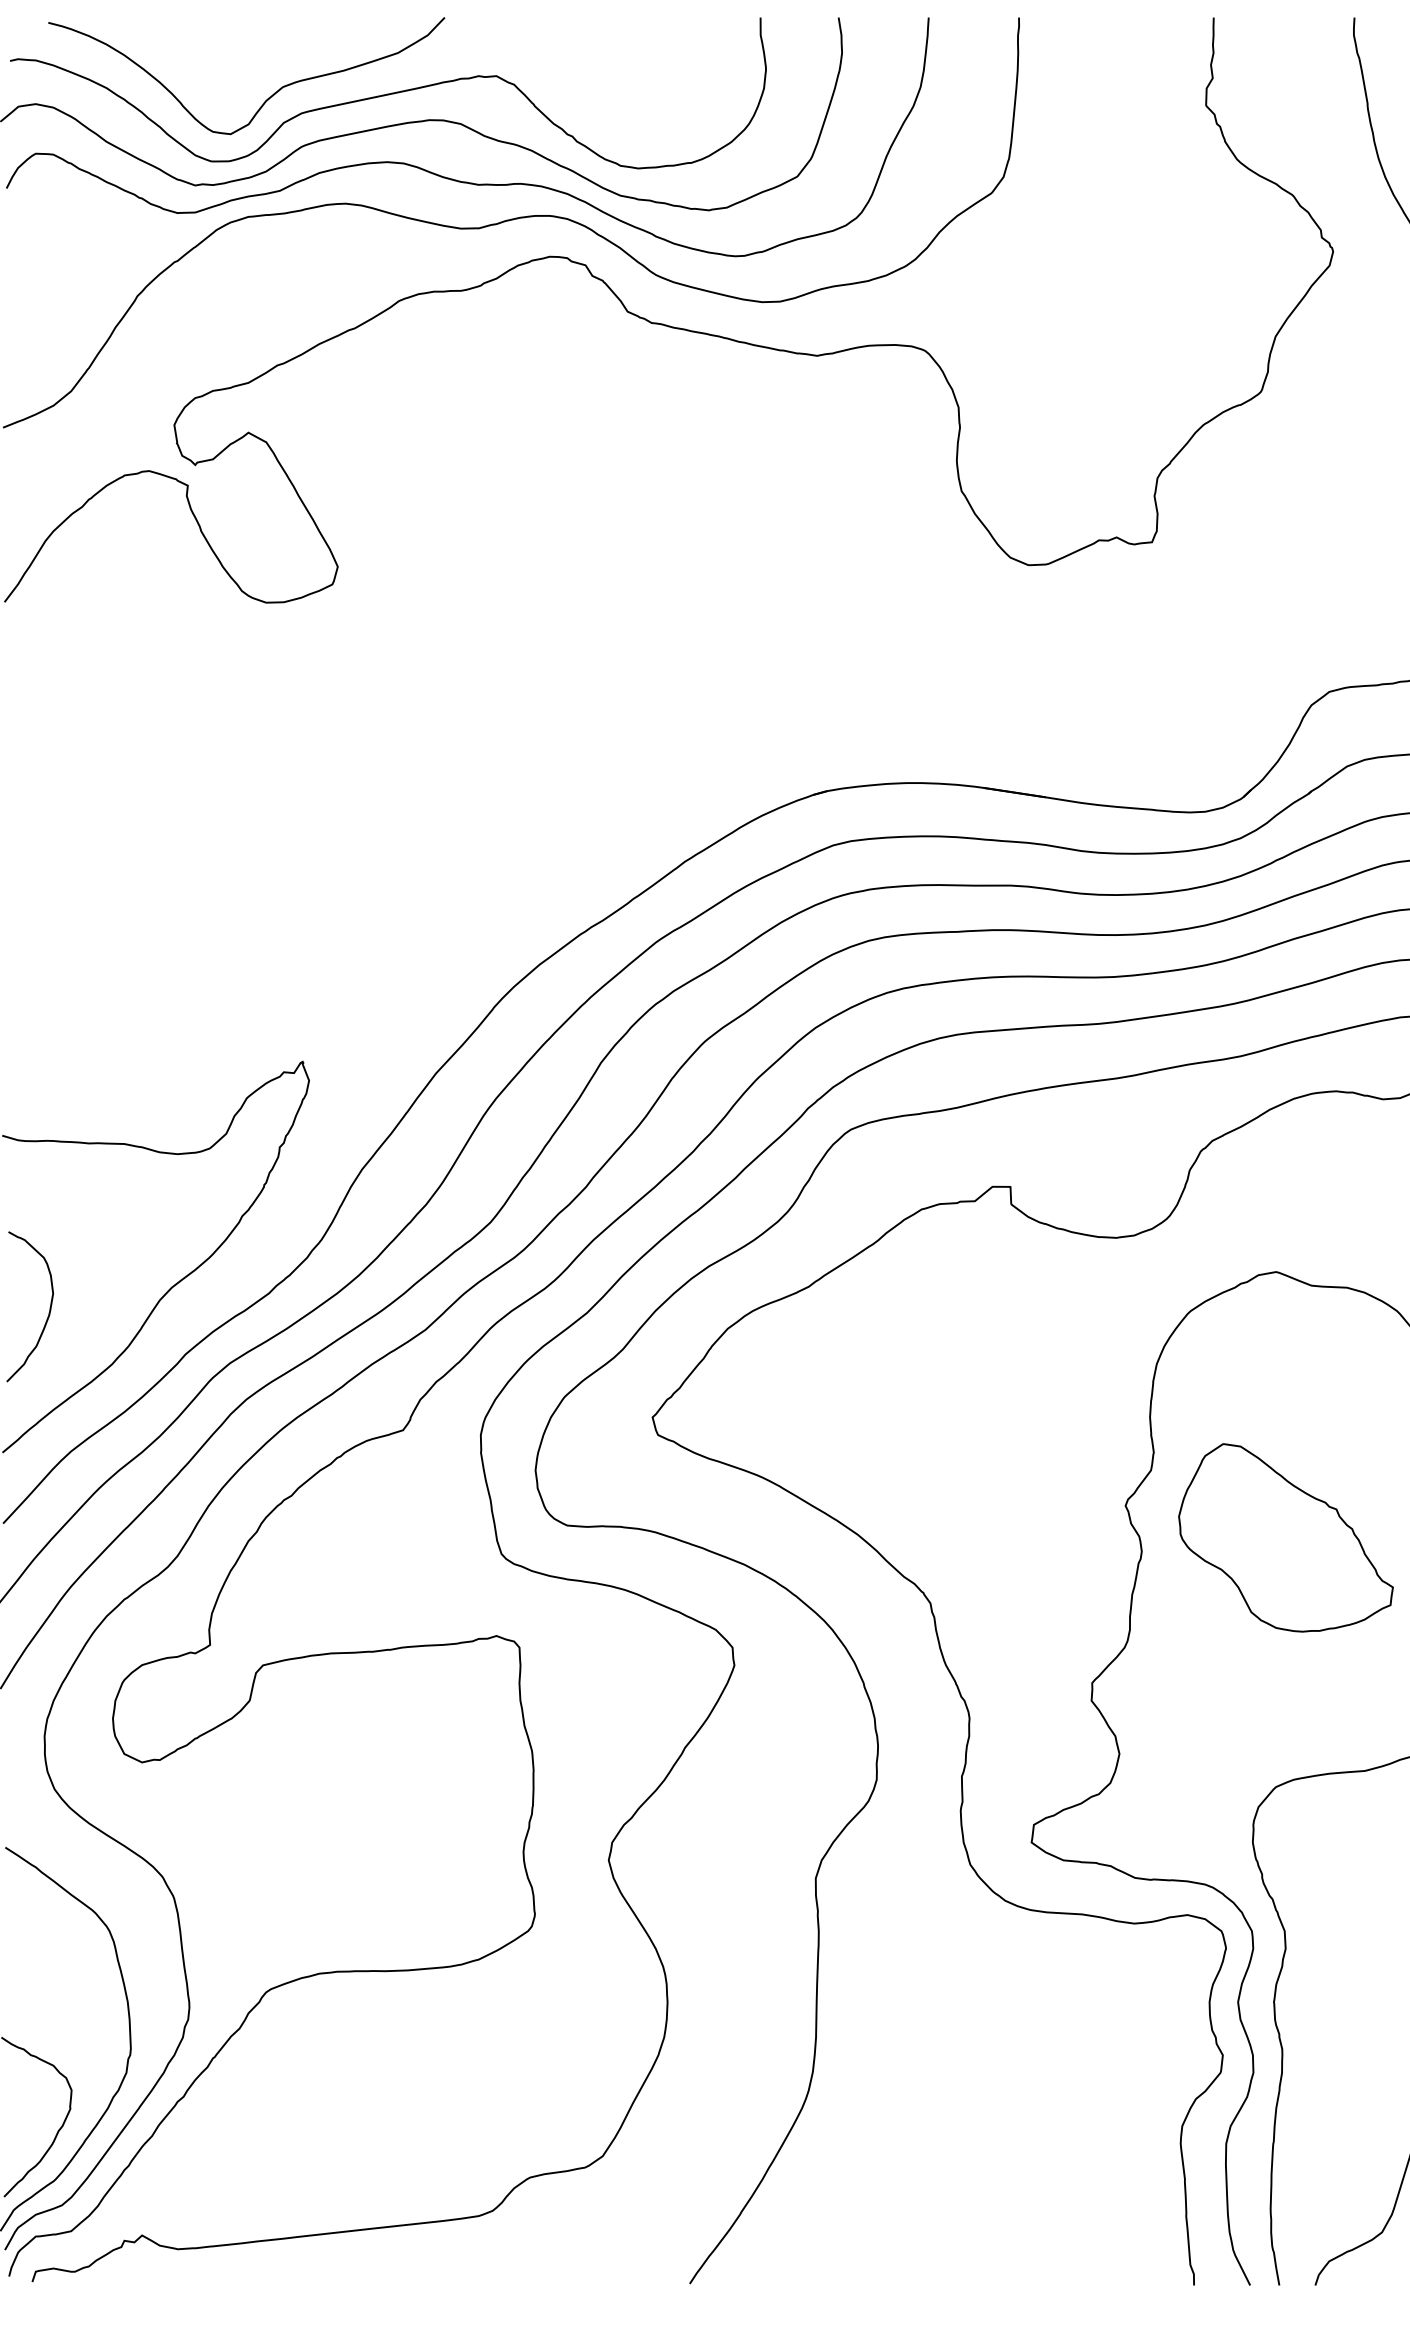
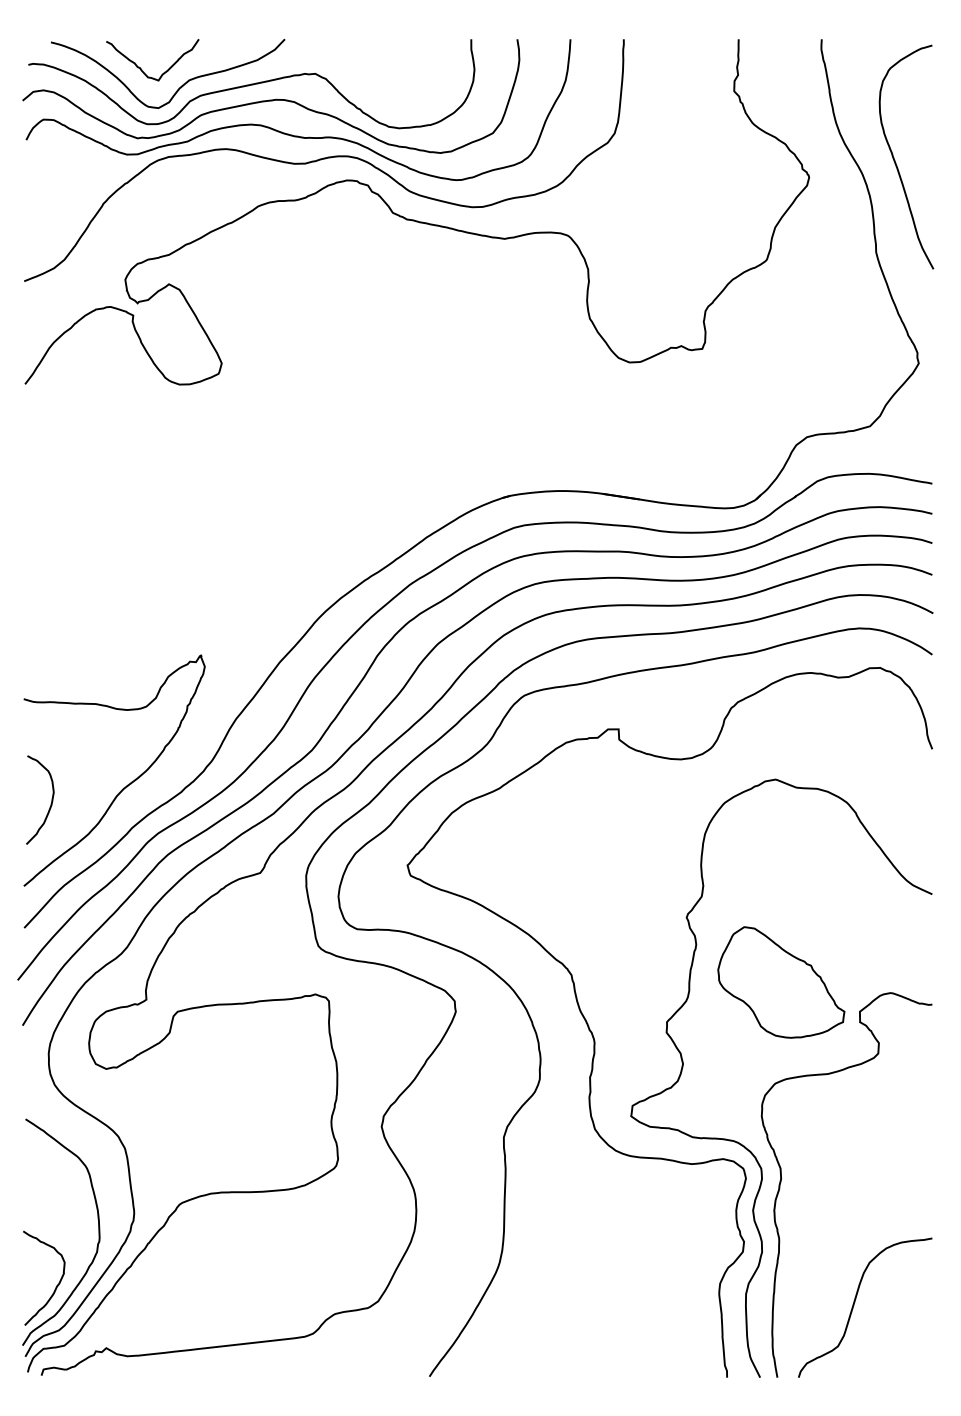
curve: (203, 68) -> (142, 69), added
part: (1286, 1537) -> (781, 982), moved

